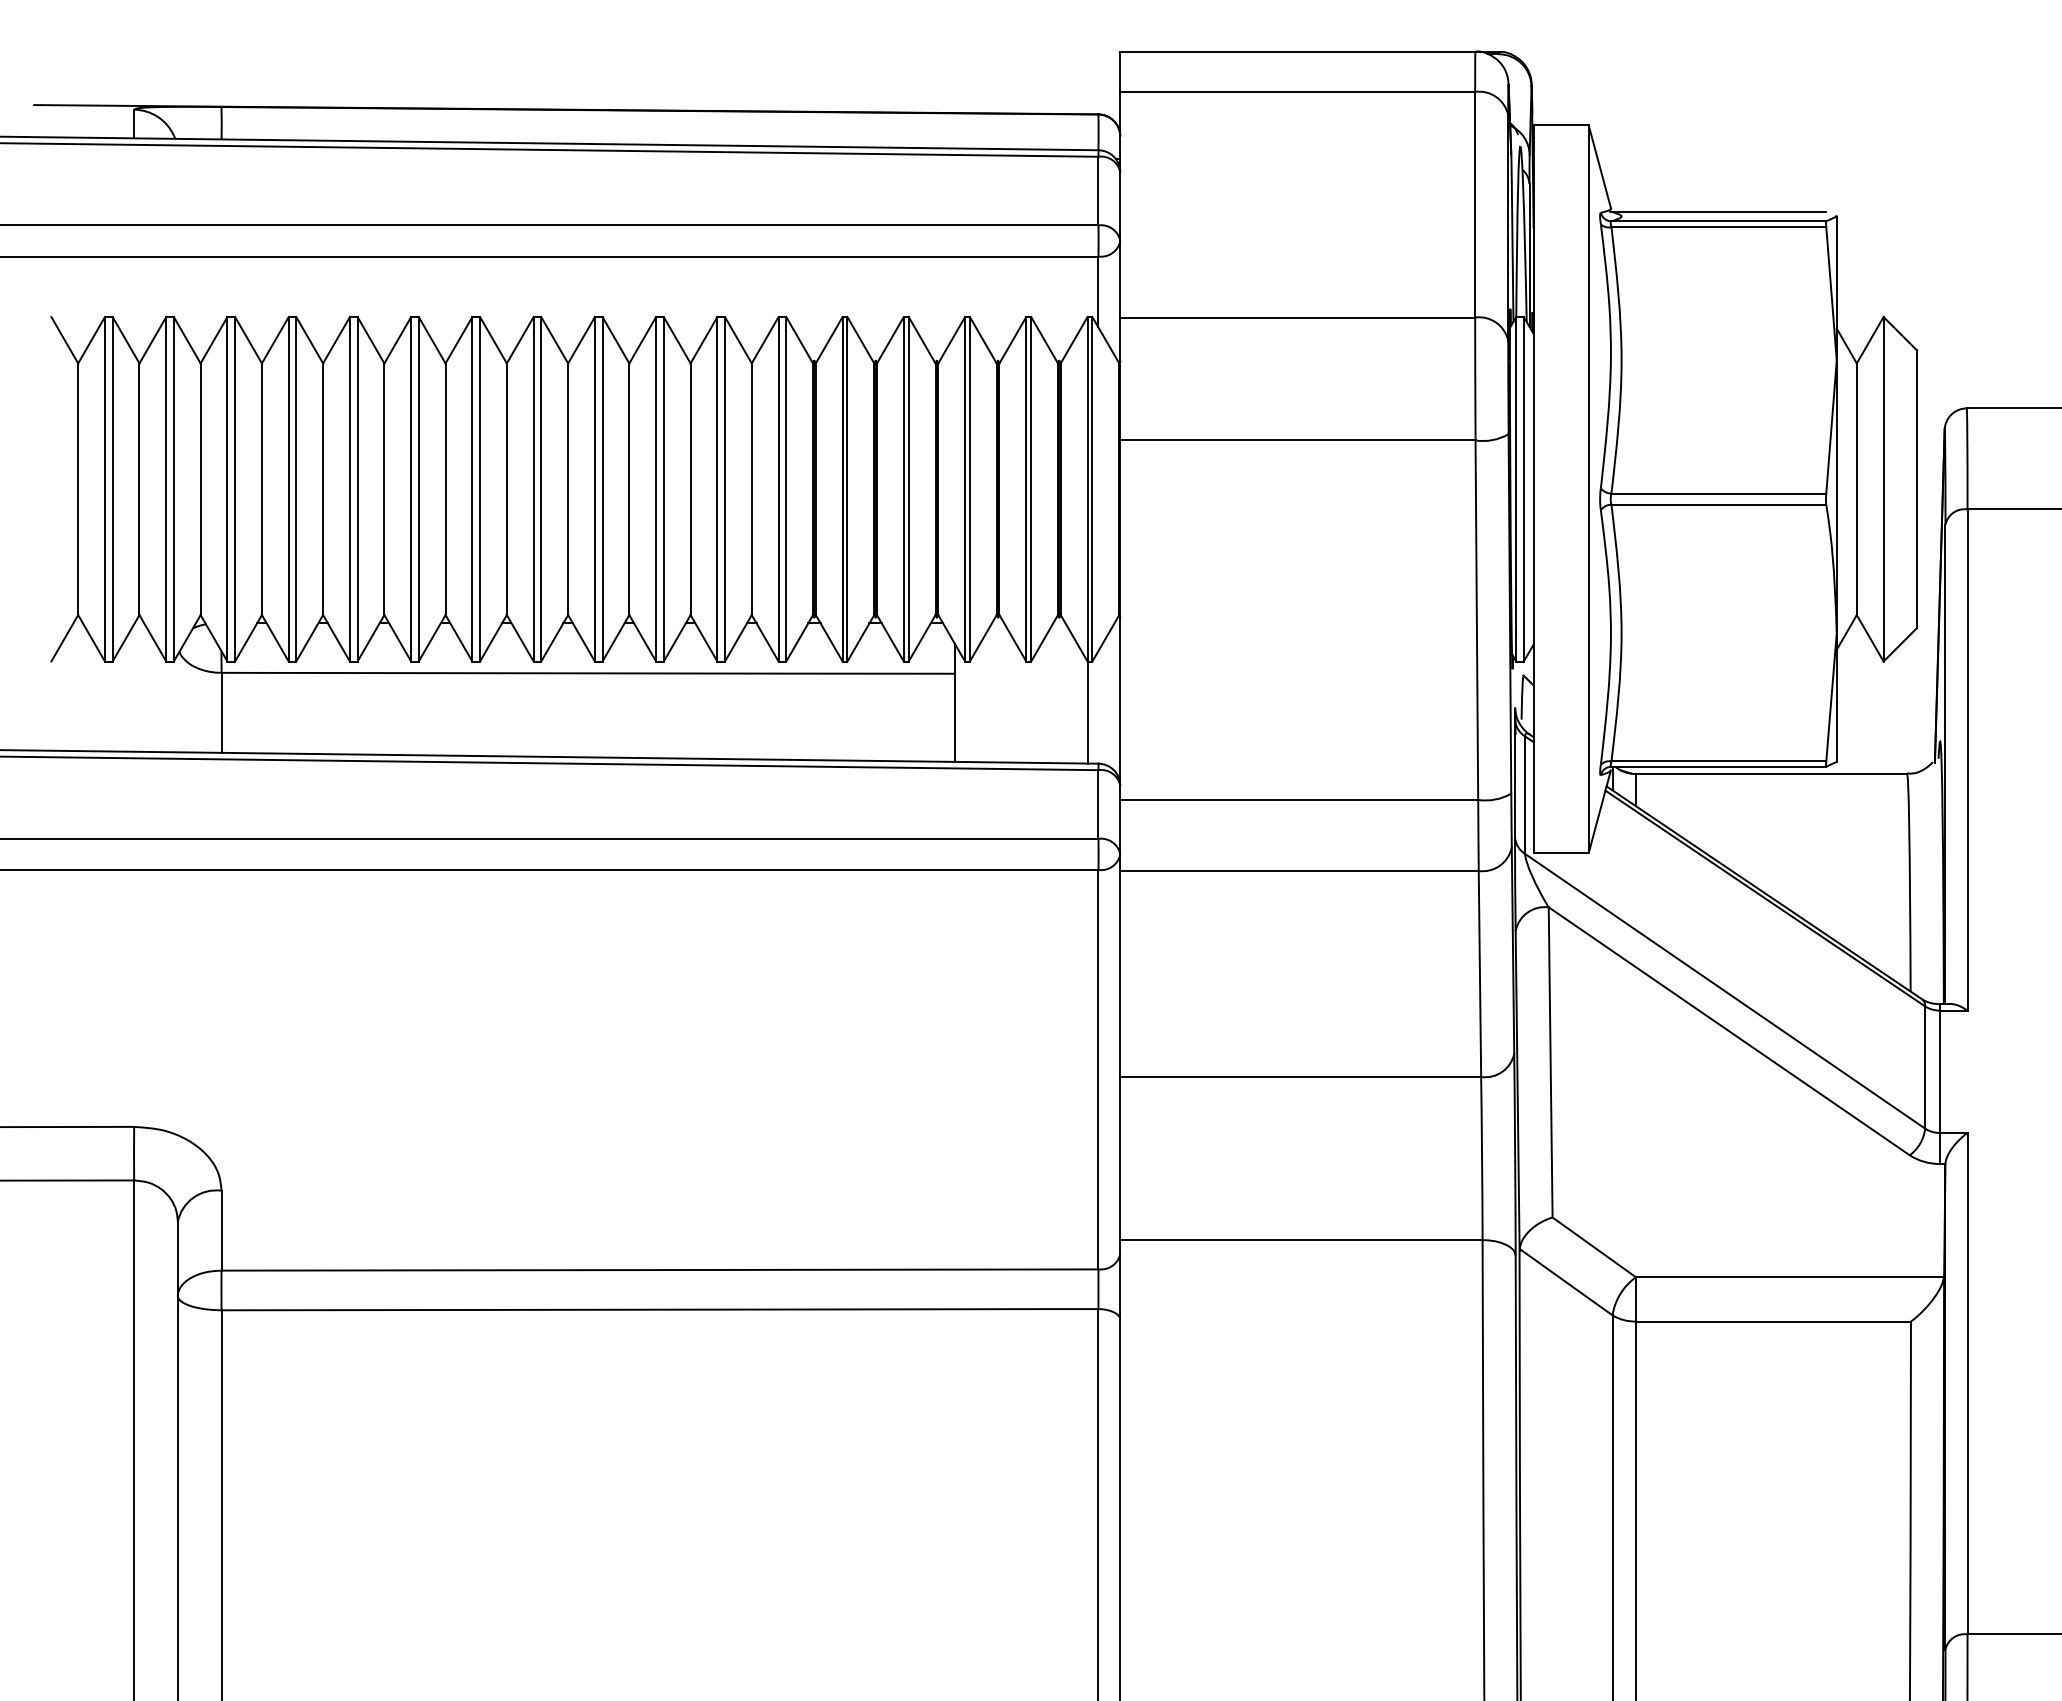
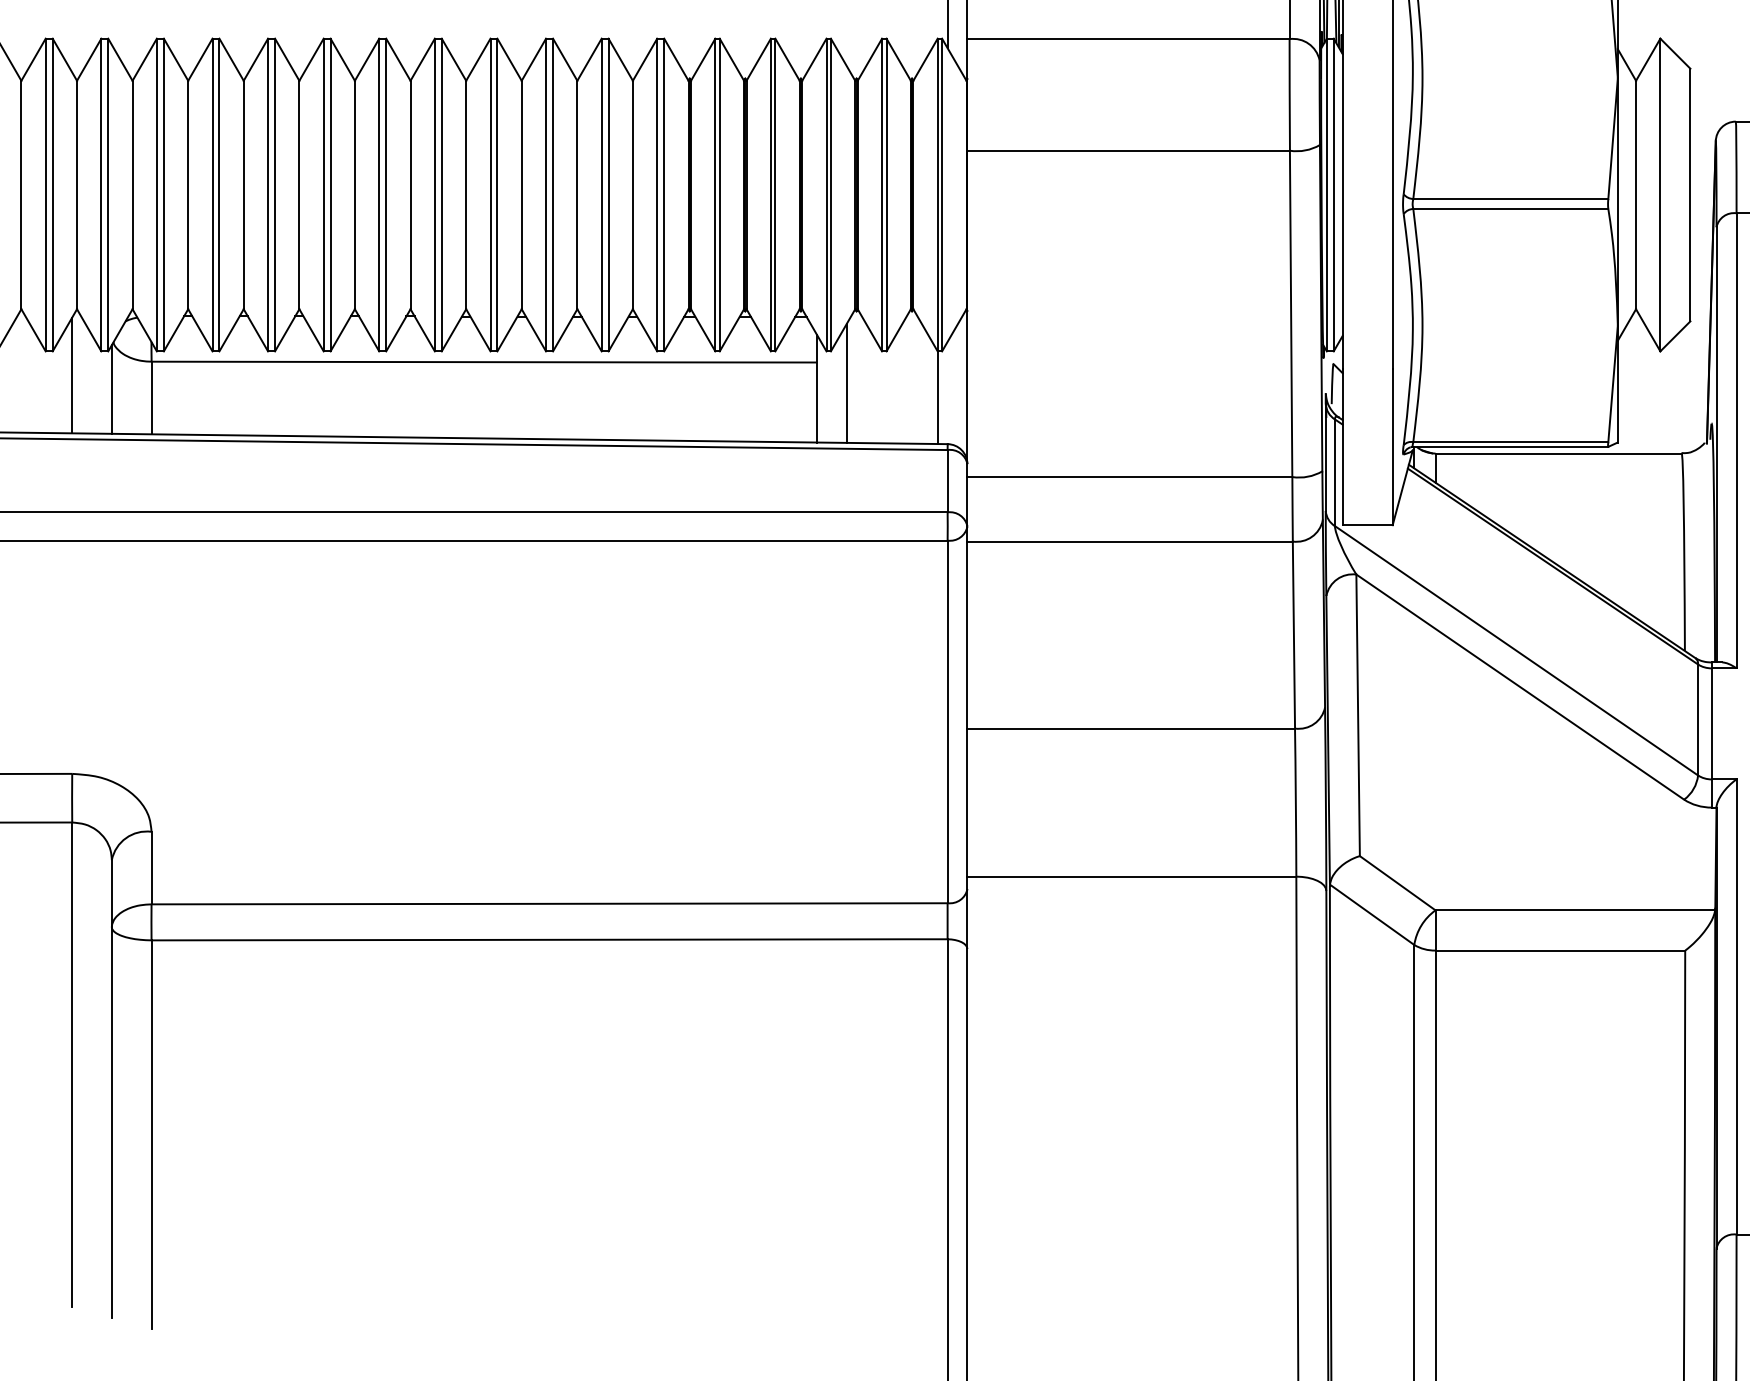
line: (134, 687) -> (72, 374), added
line: (987, 696) -> (846, 383), added
line: (177, 703) -> (111, 389), added

